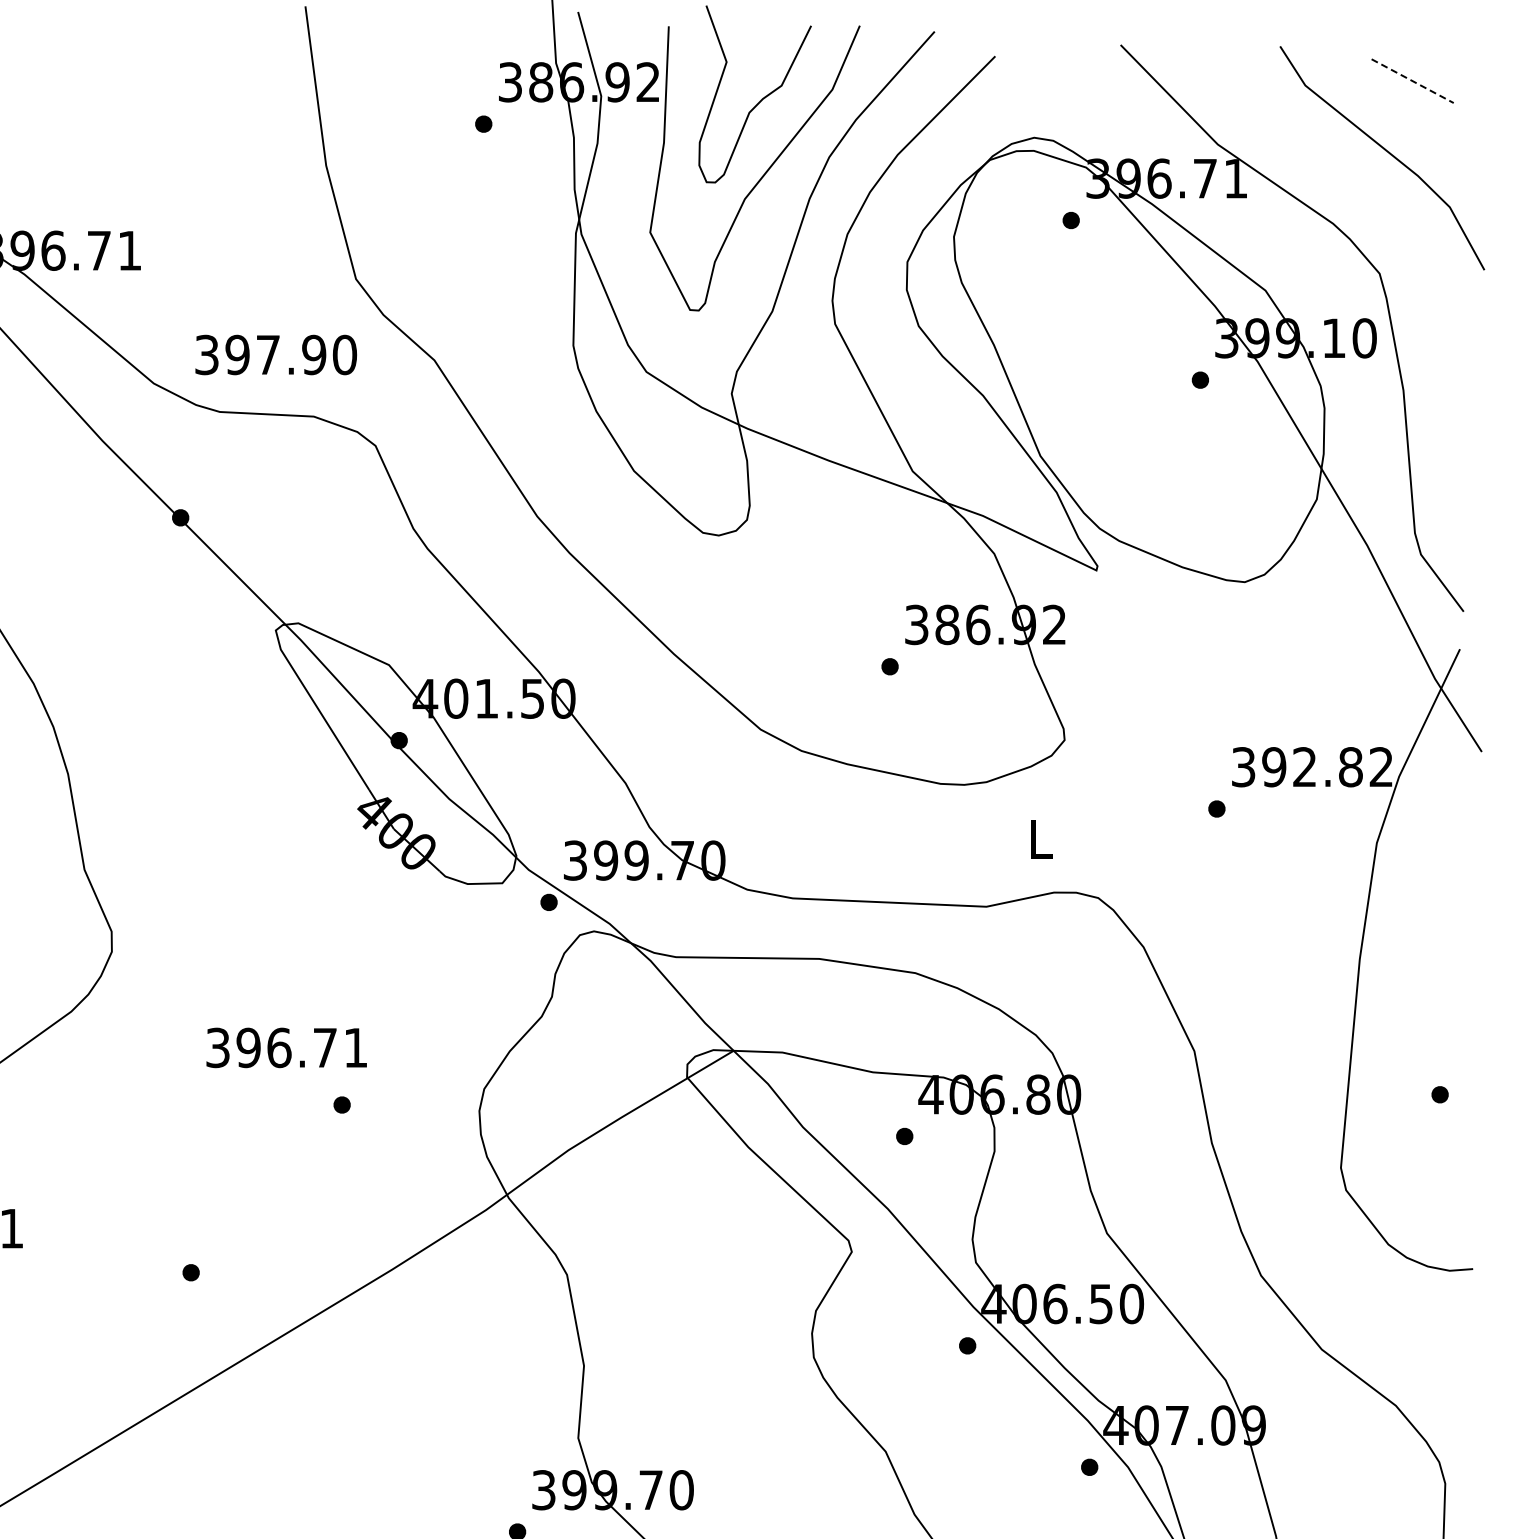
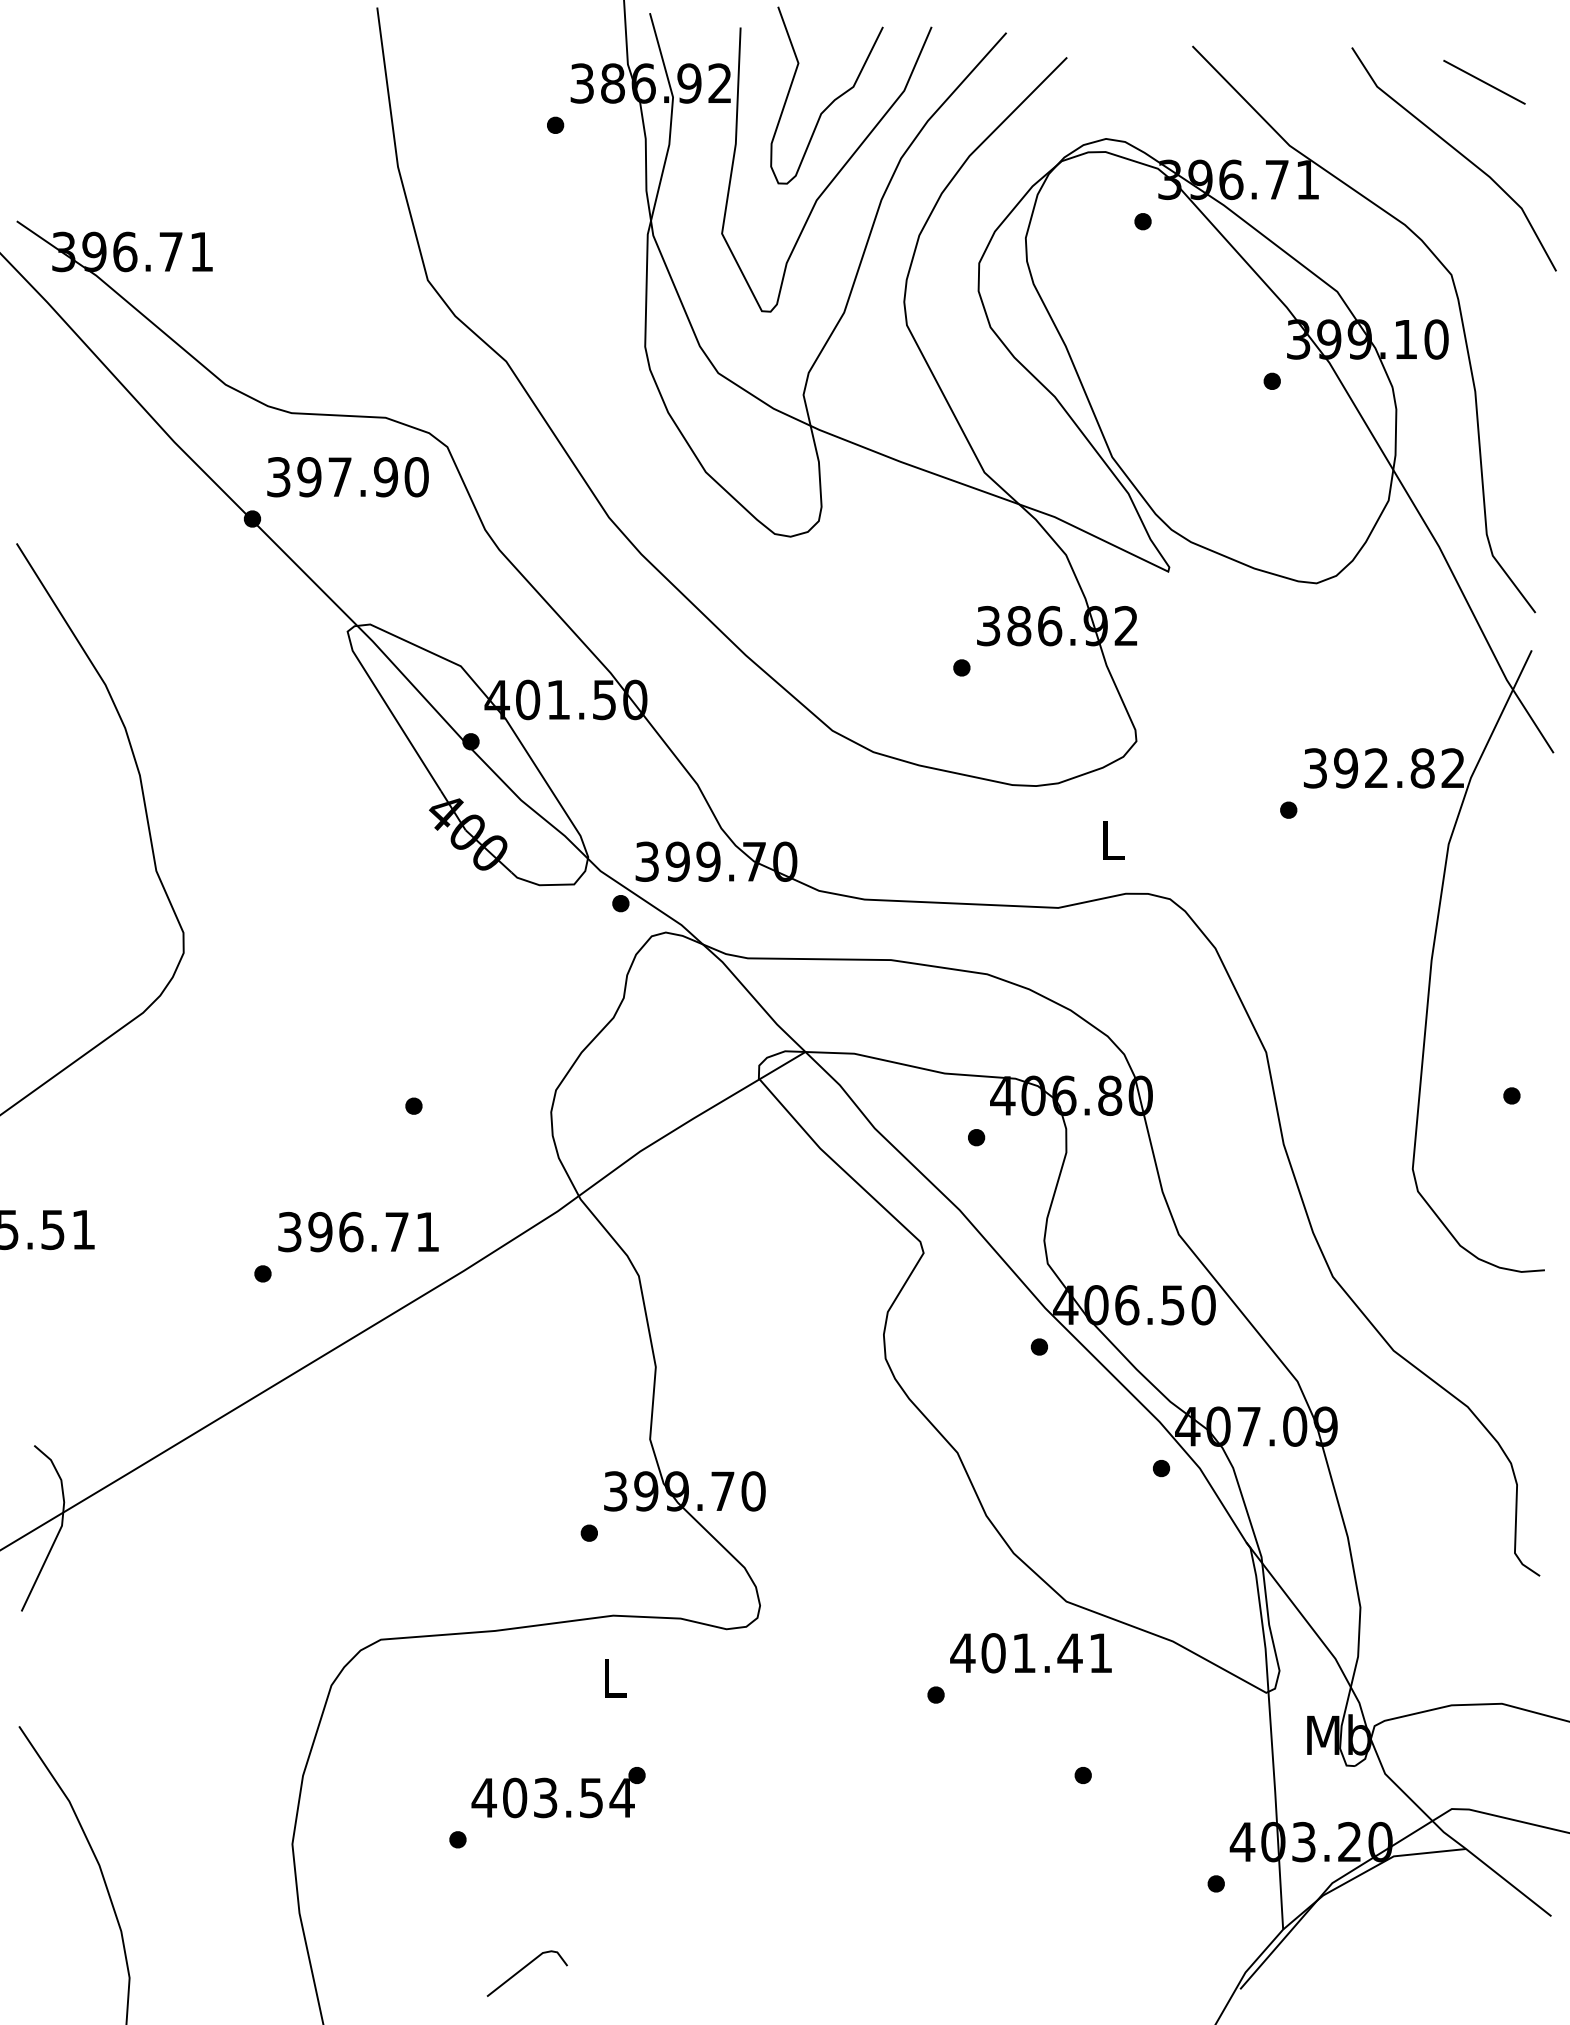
line: (1412, 81) -> (1484, 82), dashed -> solid
text: (275, 355) -> (347, 477), moved
text: (286, 1048) -> (358, 1232), moved

